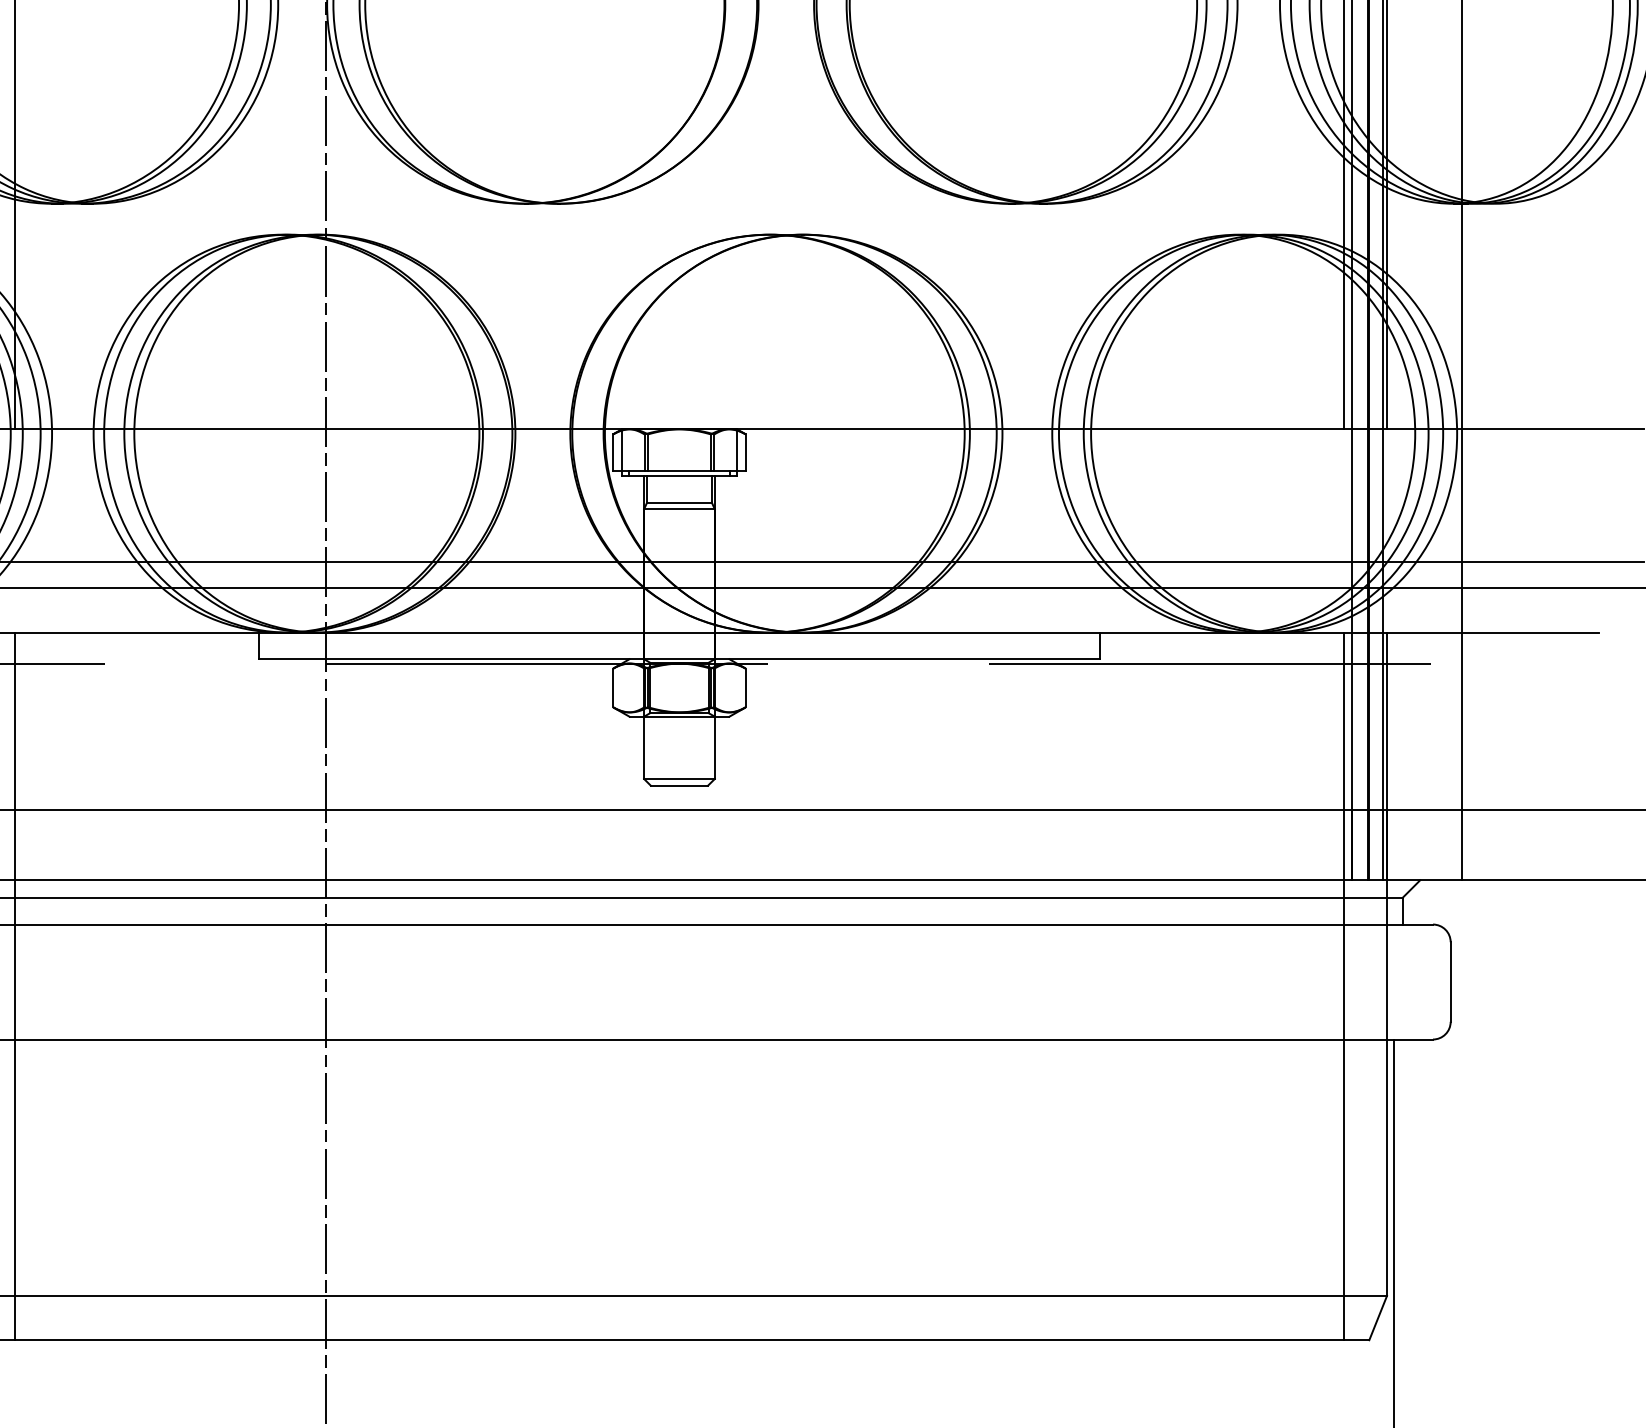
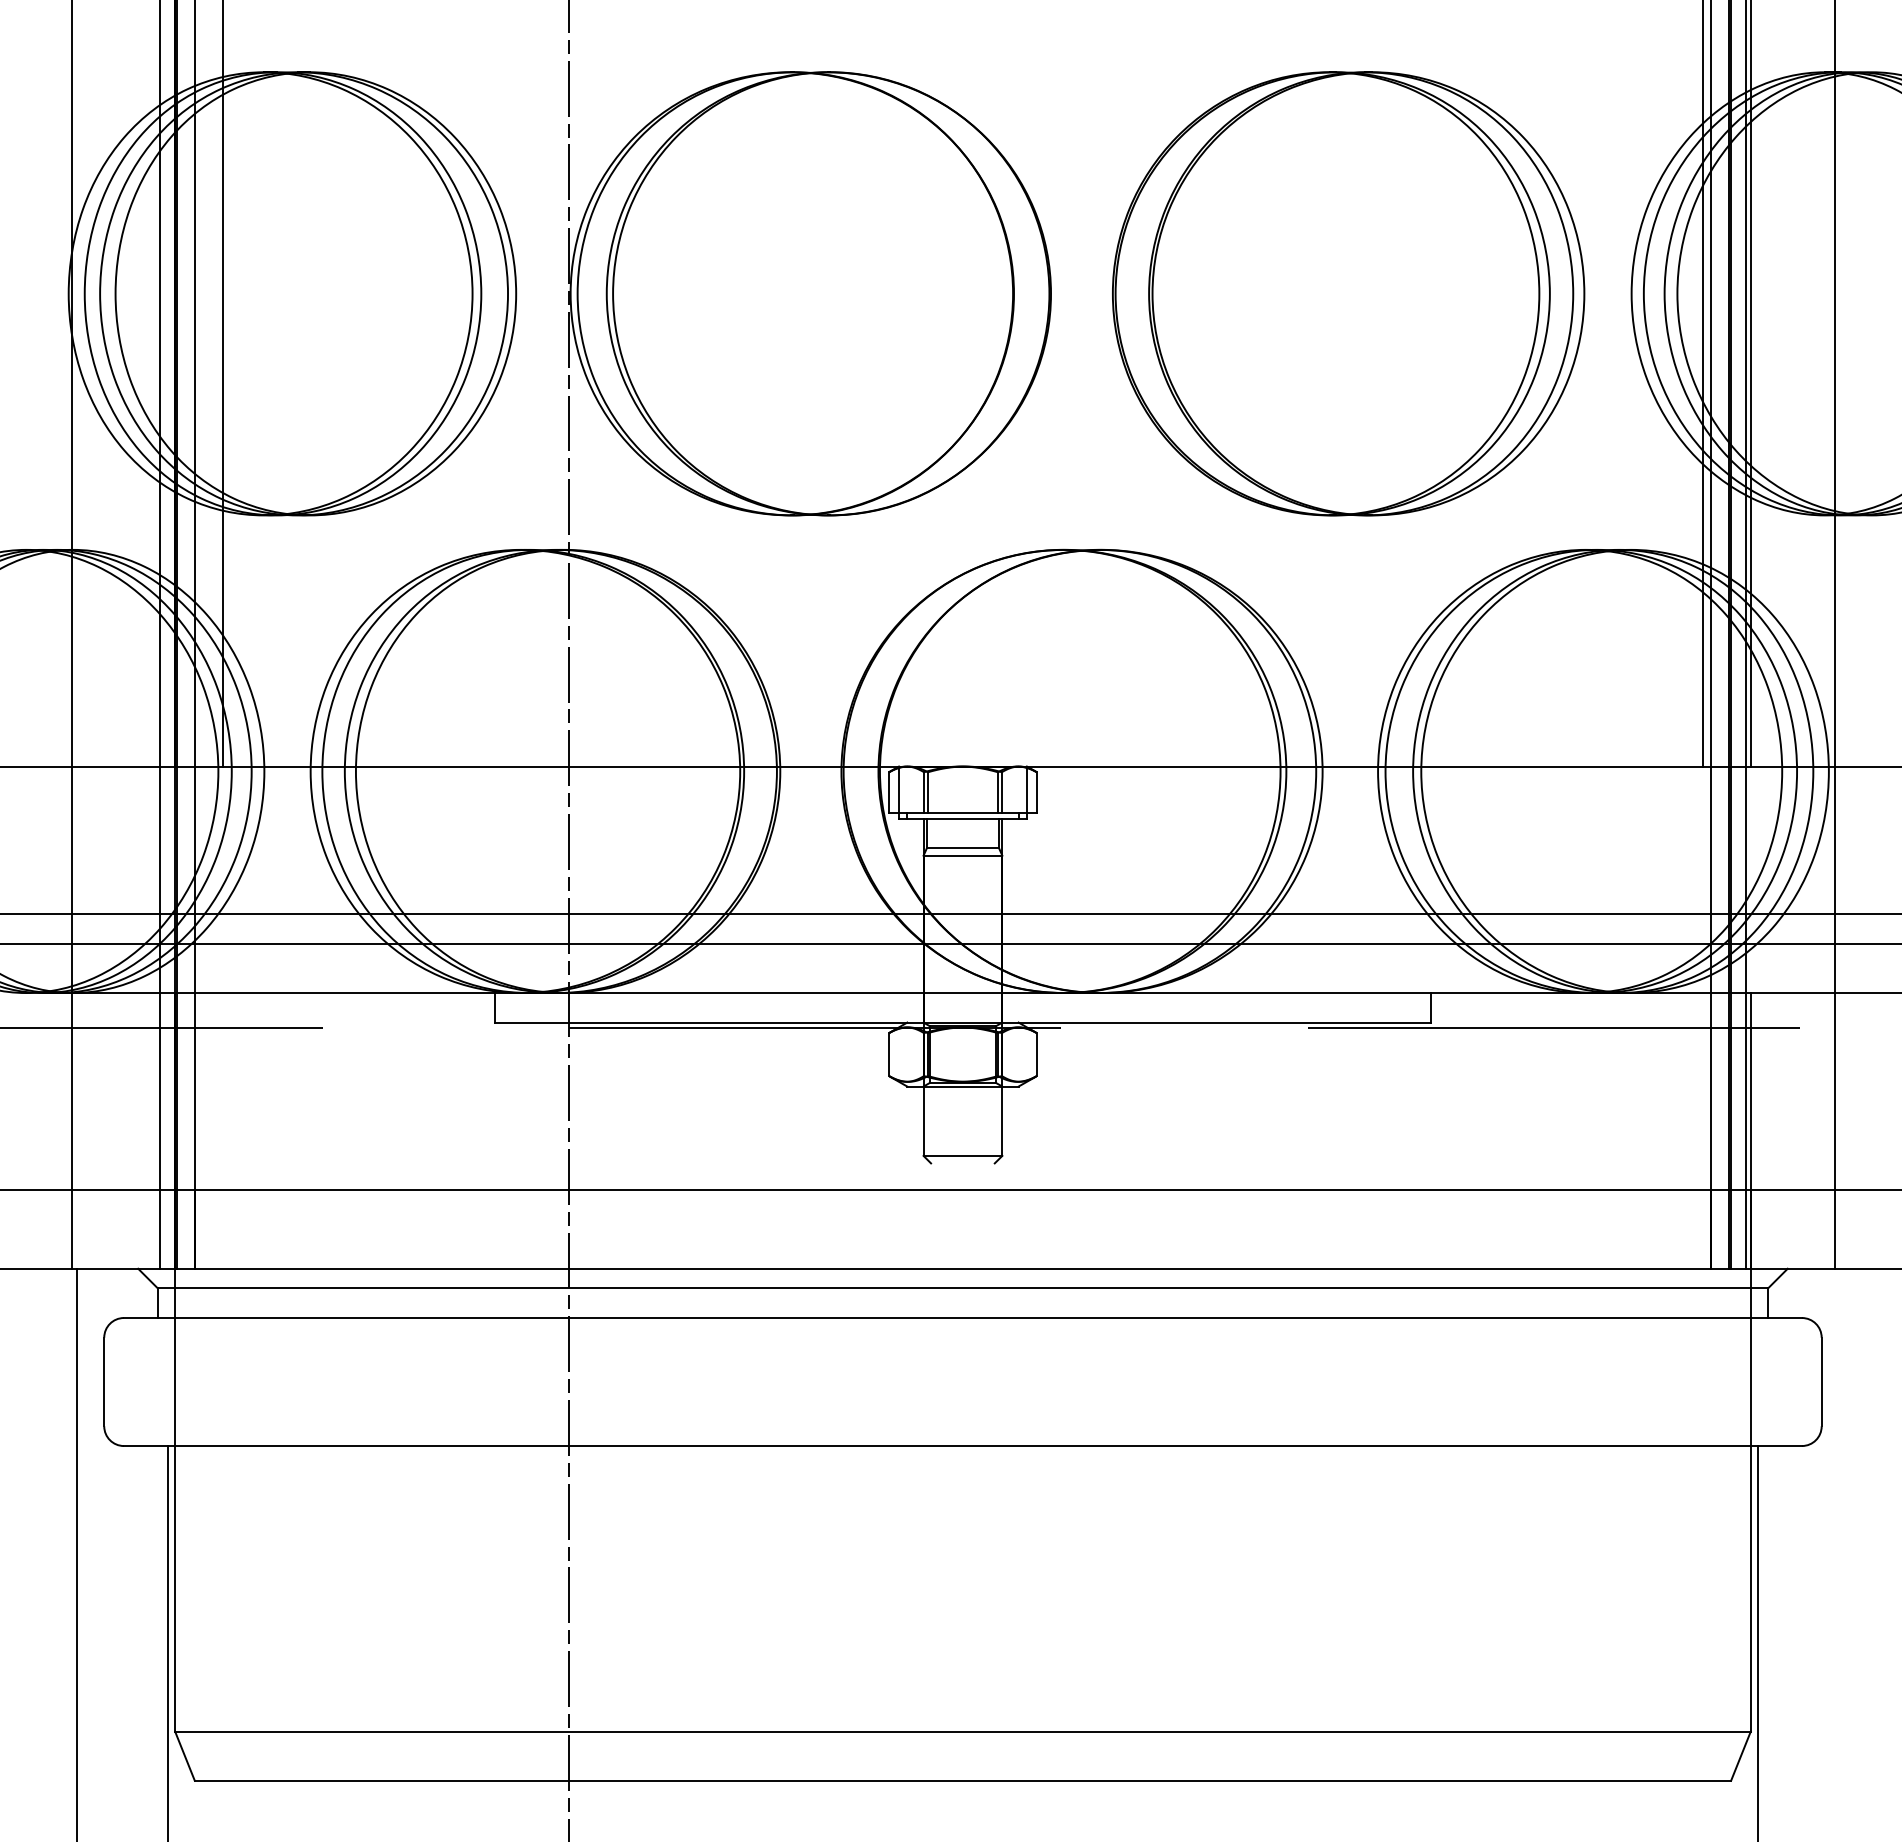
line: (679, 785) -> (962, 1163), removed
line: (15, 986) -> (223, 1386), removed
line: (1343, 986) -> (1702, 1386), removed

